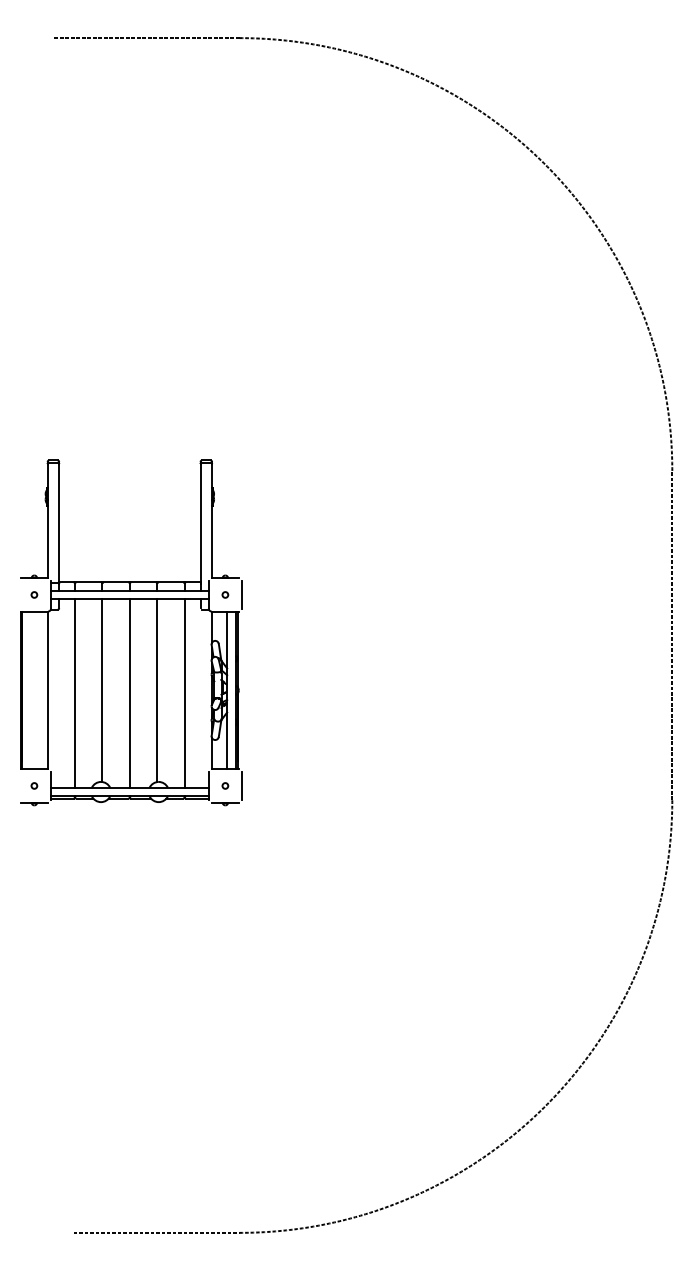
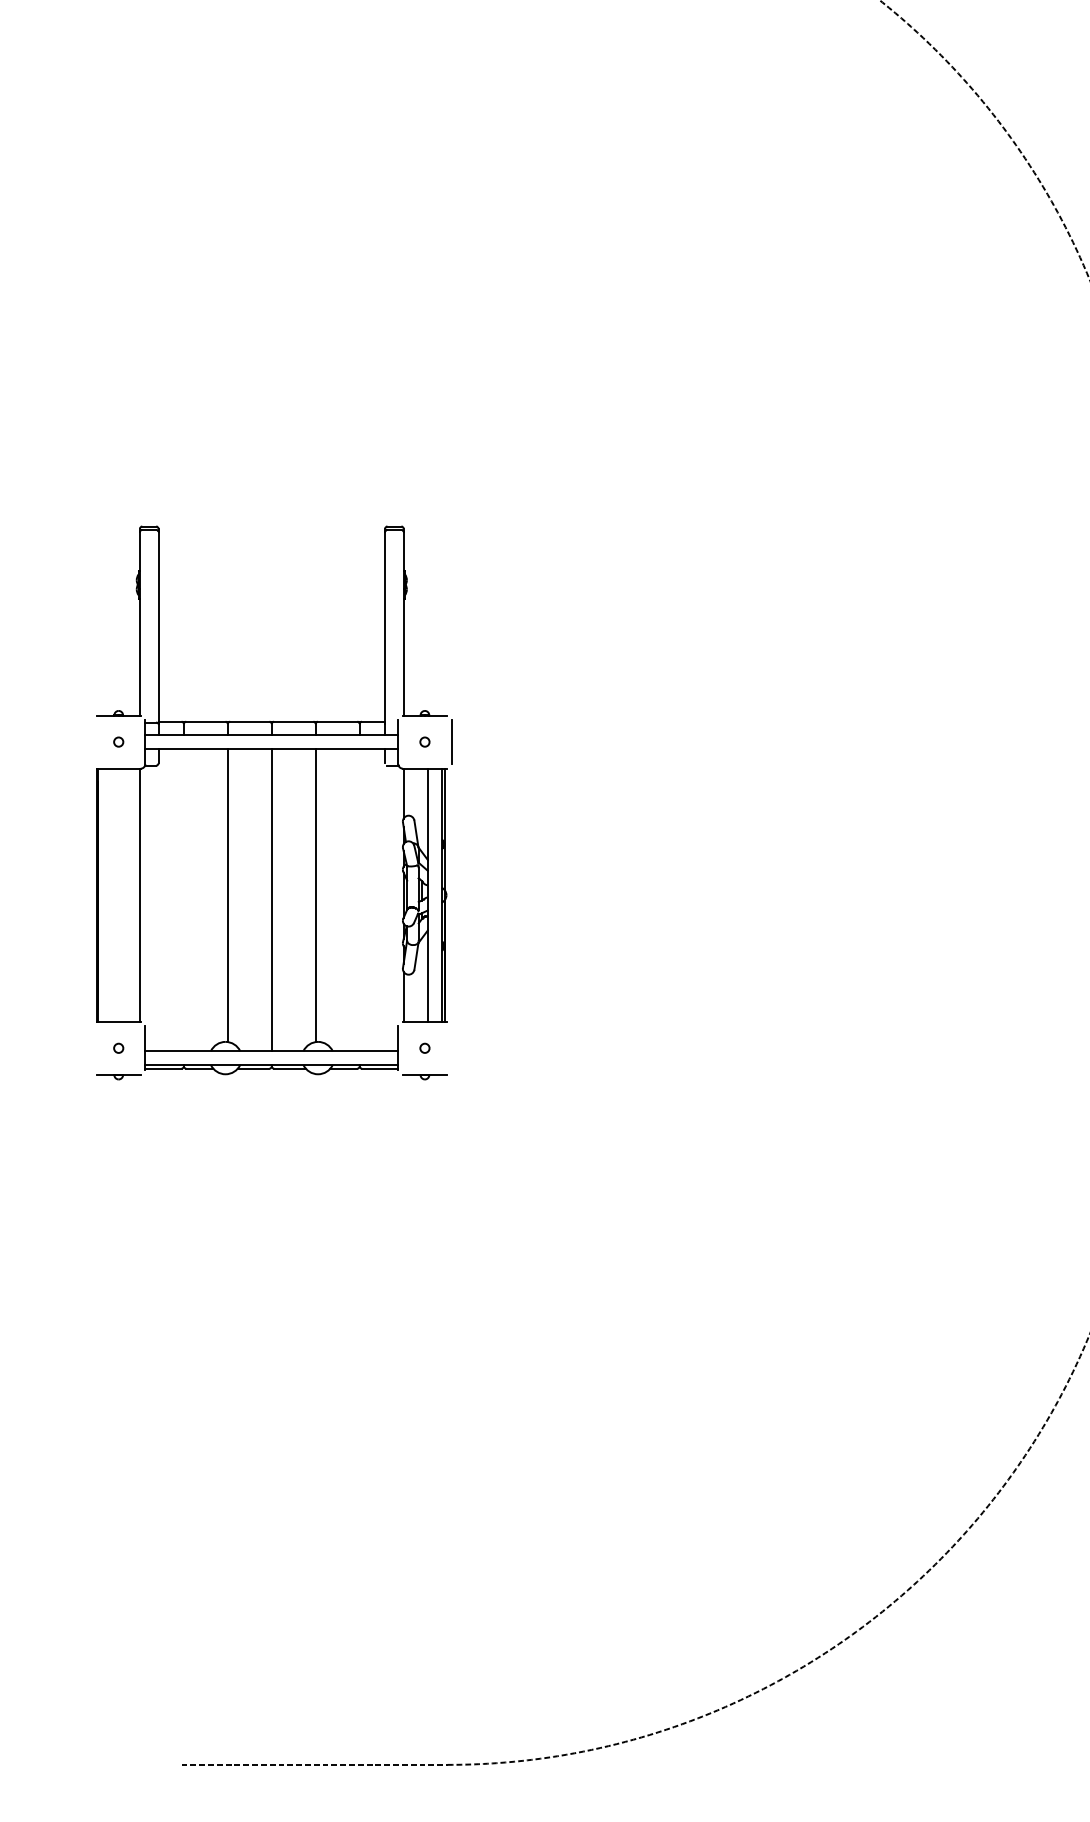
line: (75, 693) -> (184, 900), removed
line: (184, 693) -> (359, 900), removed
line: (241, 785) -> (450, 1047), removed

